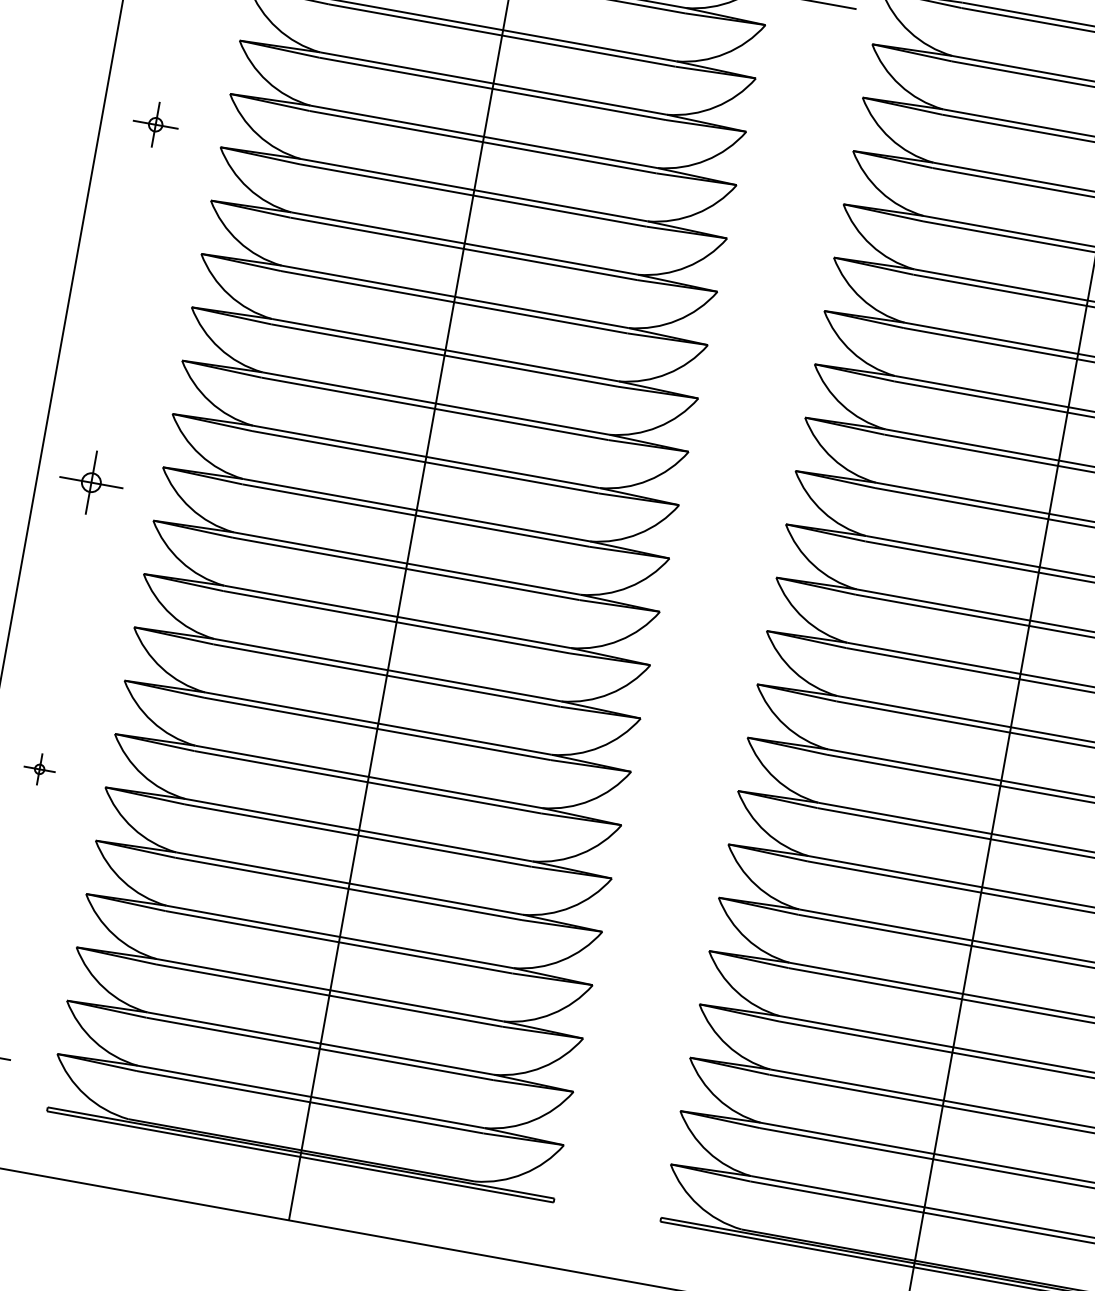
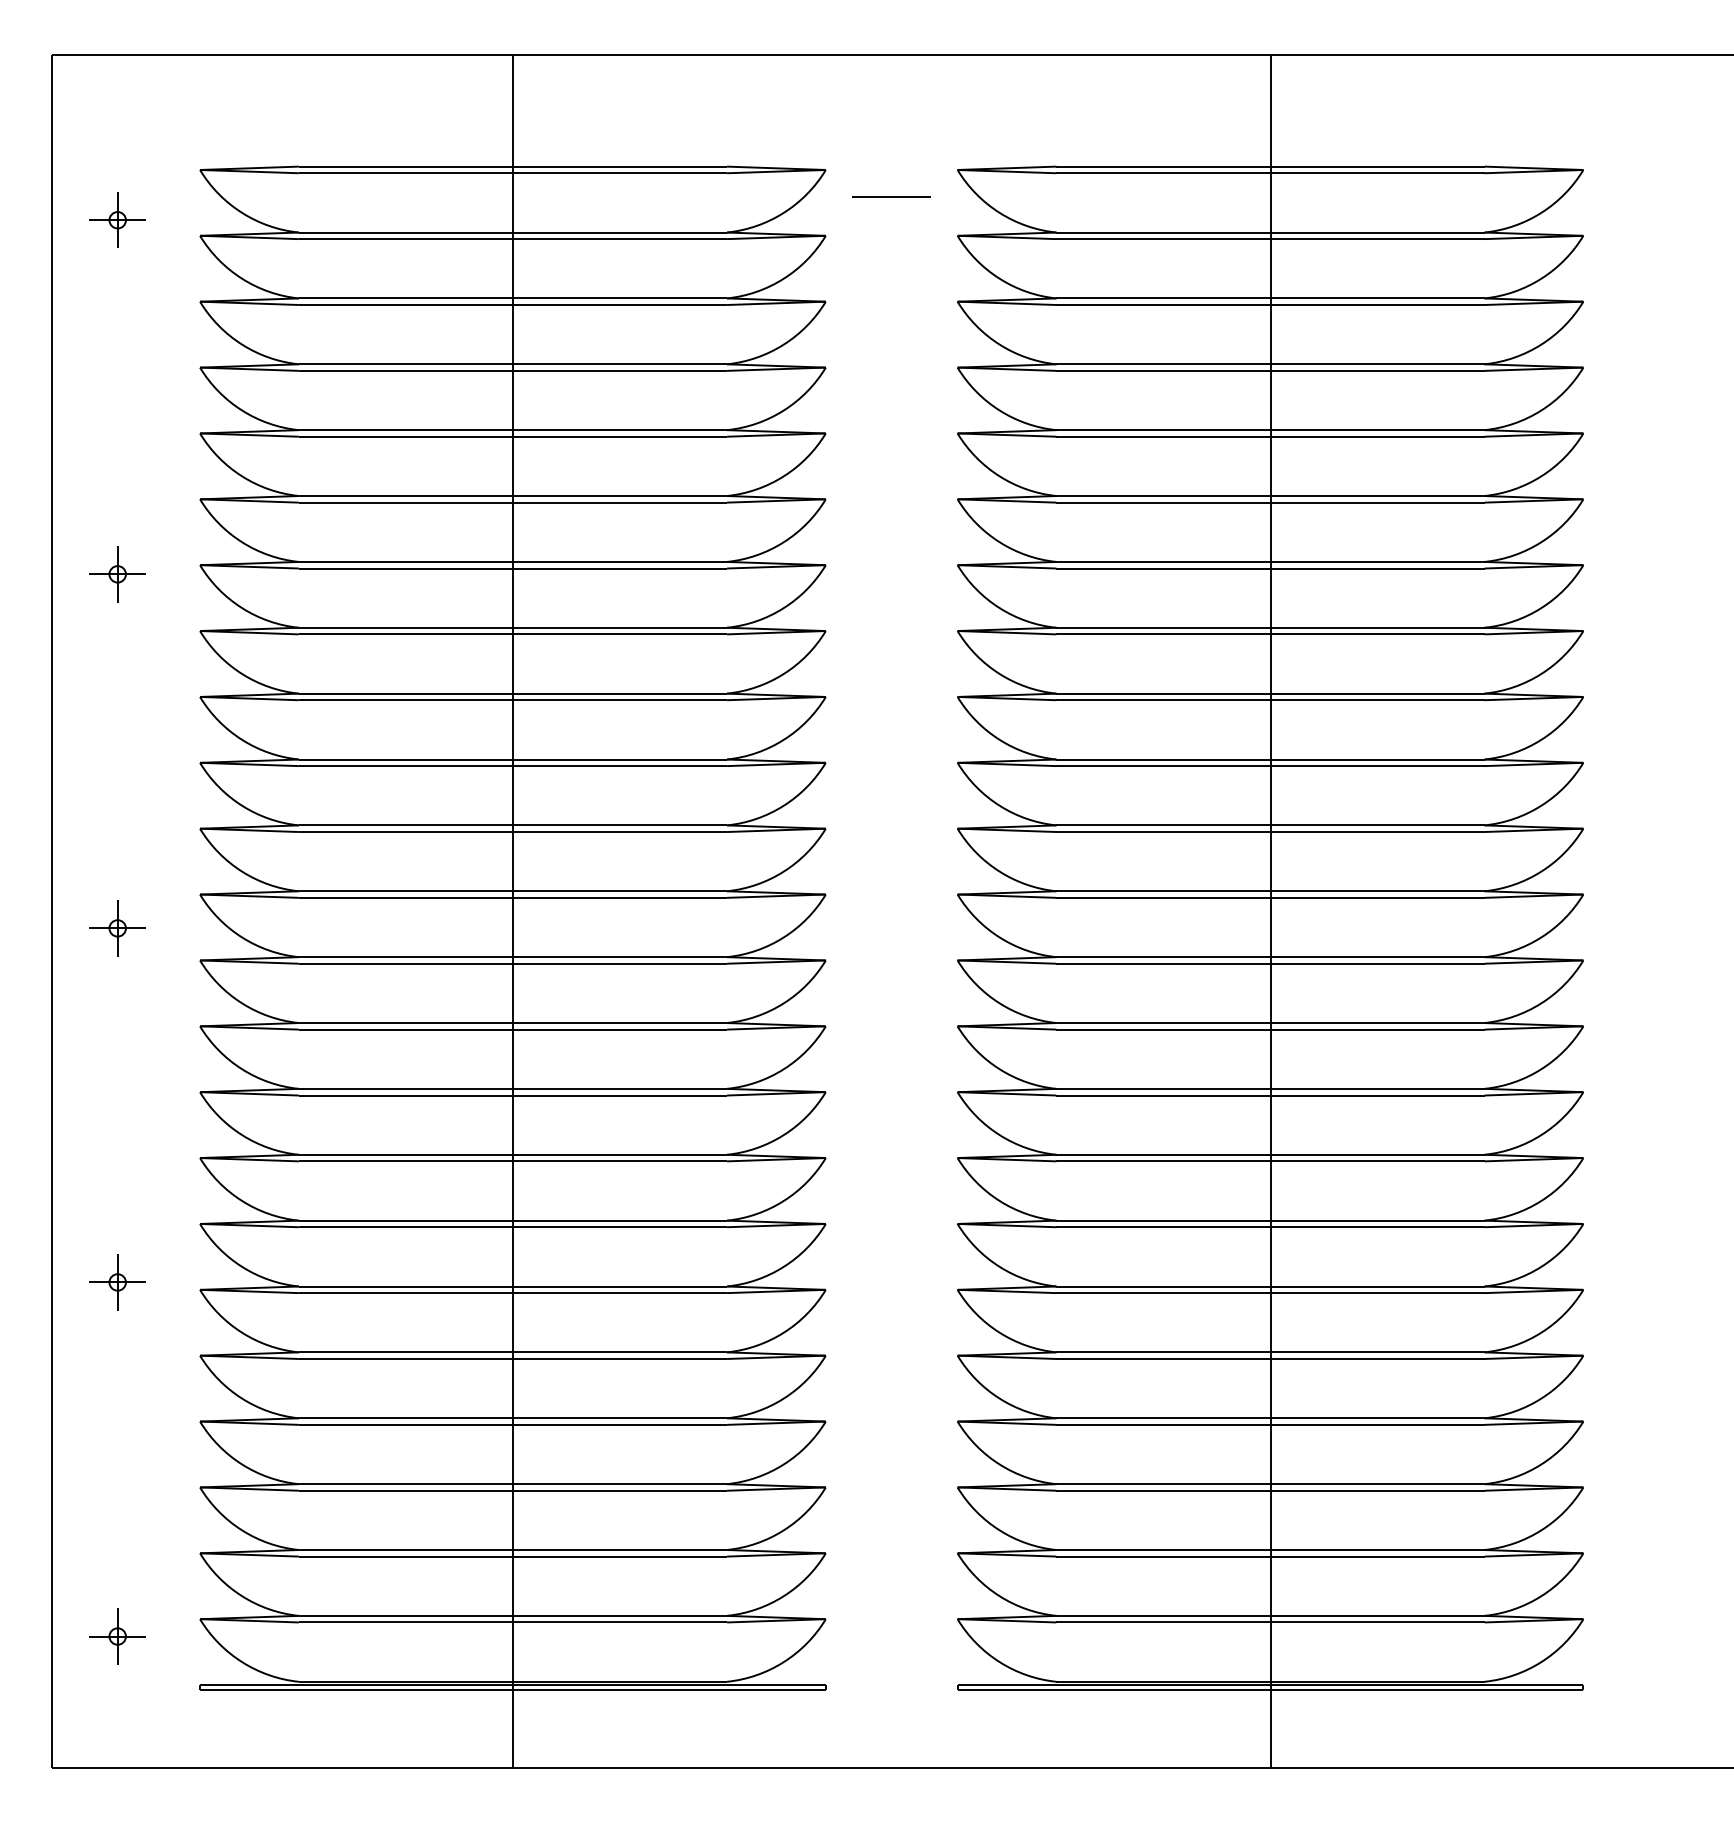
part: (155, 124) -> (117, 574), moved
part: (91, 482) -> (117, 928), size x0.71
part: (39, 769) -> (117, 1282), size x1.43

